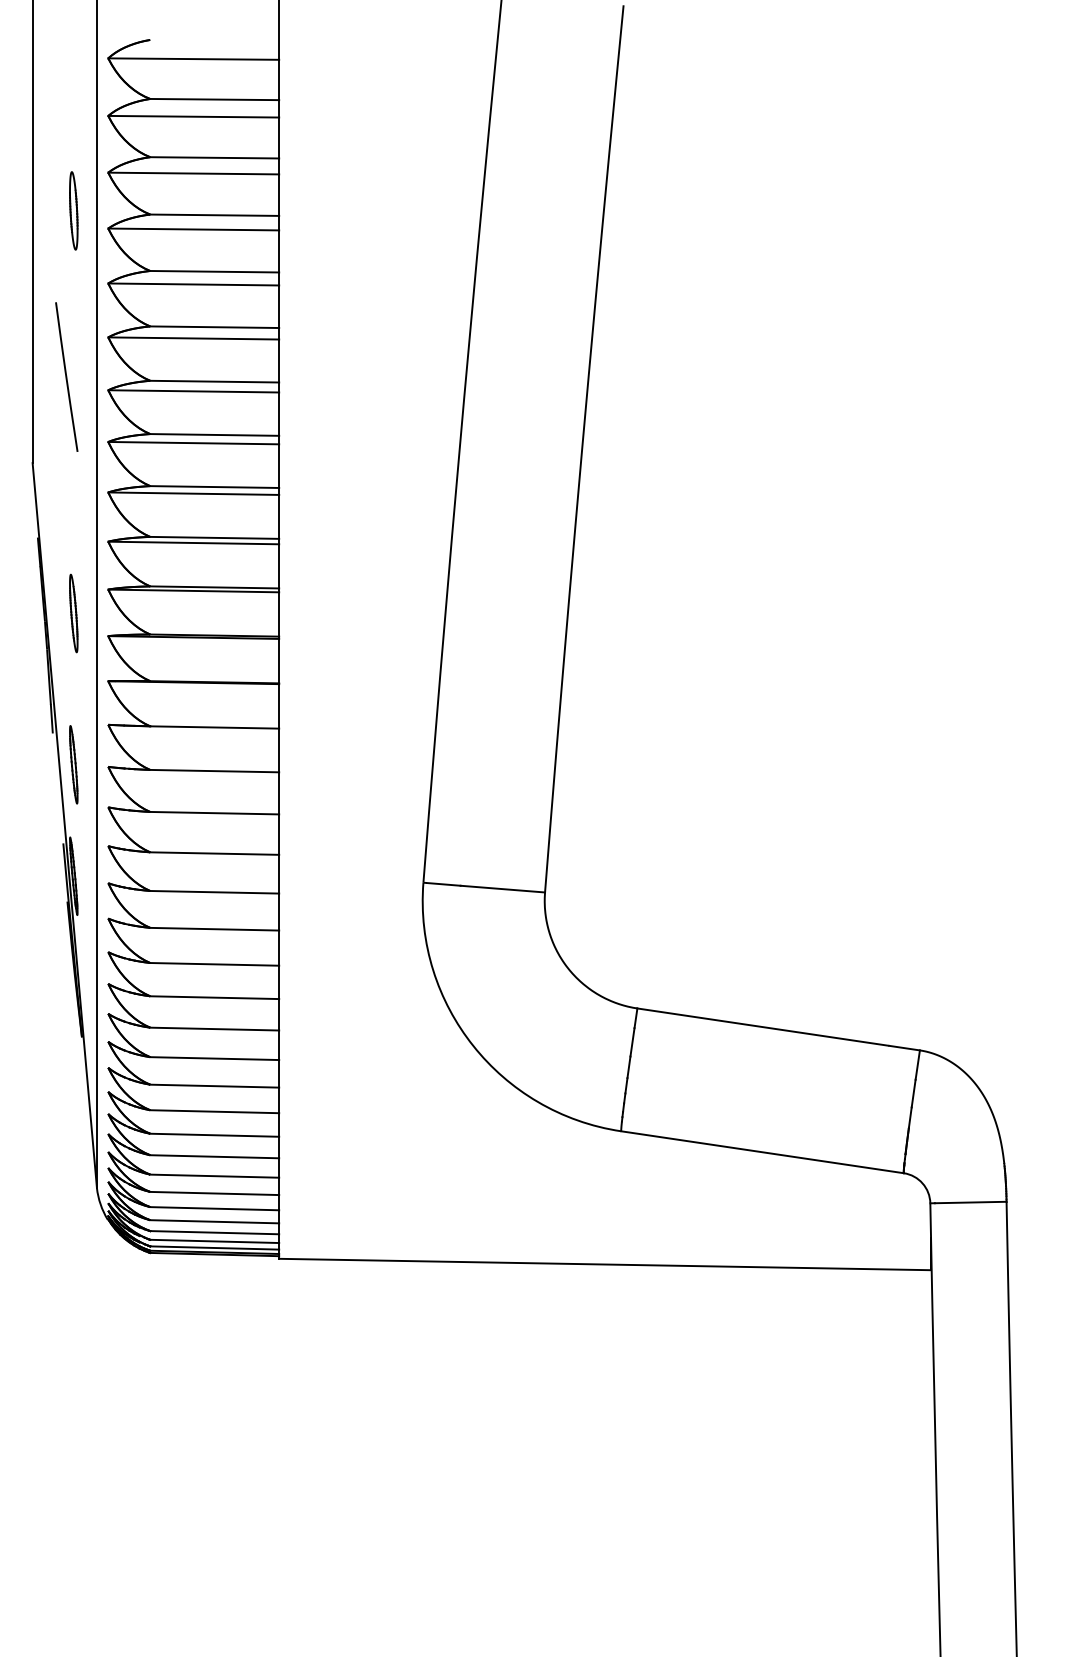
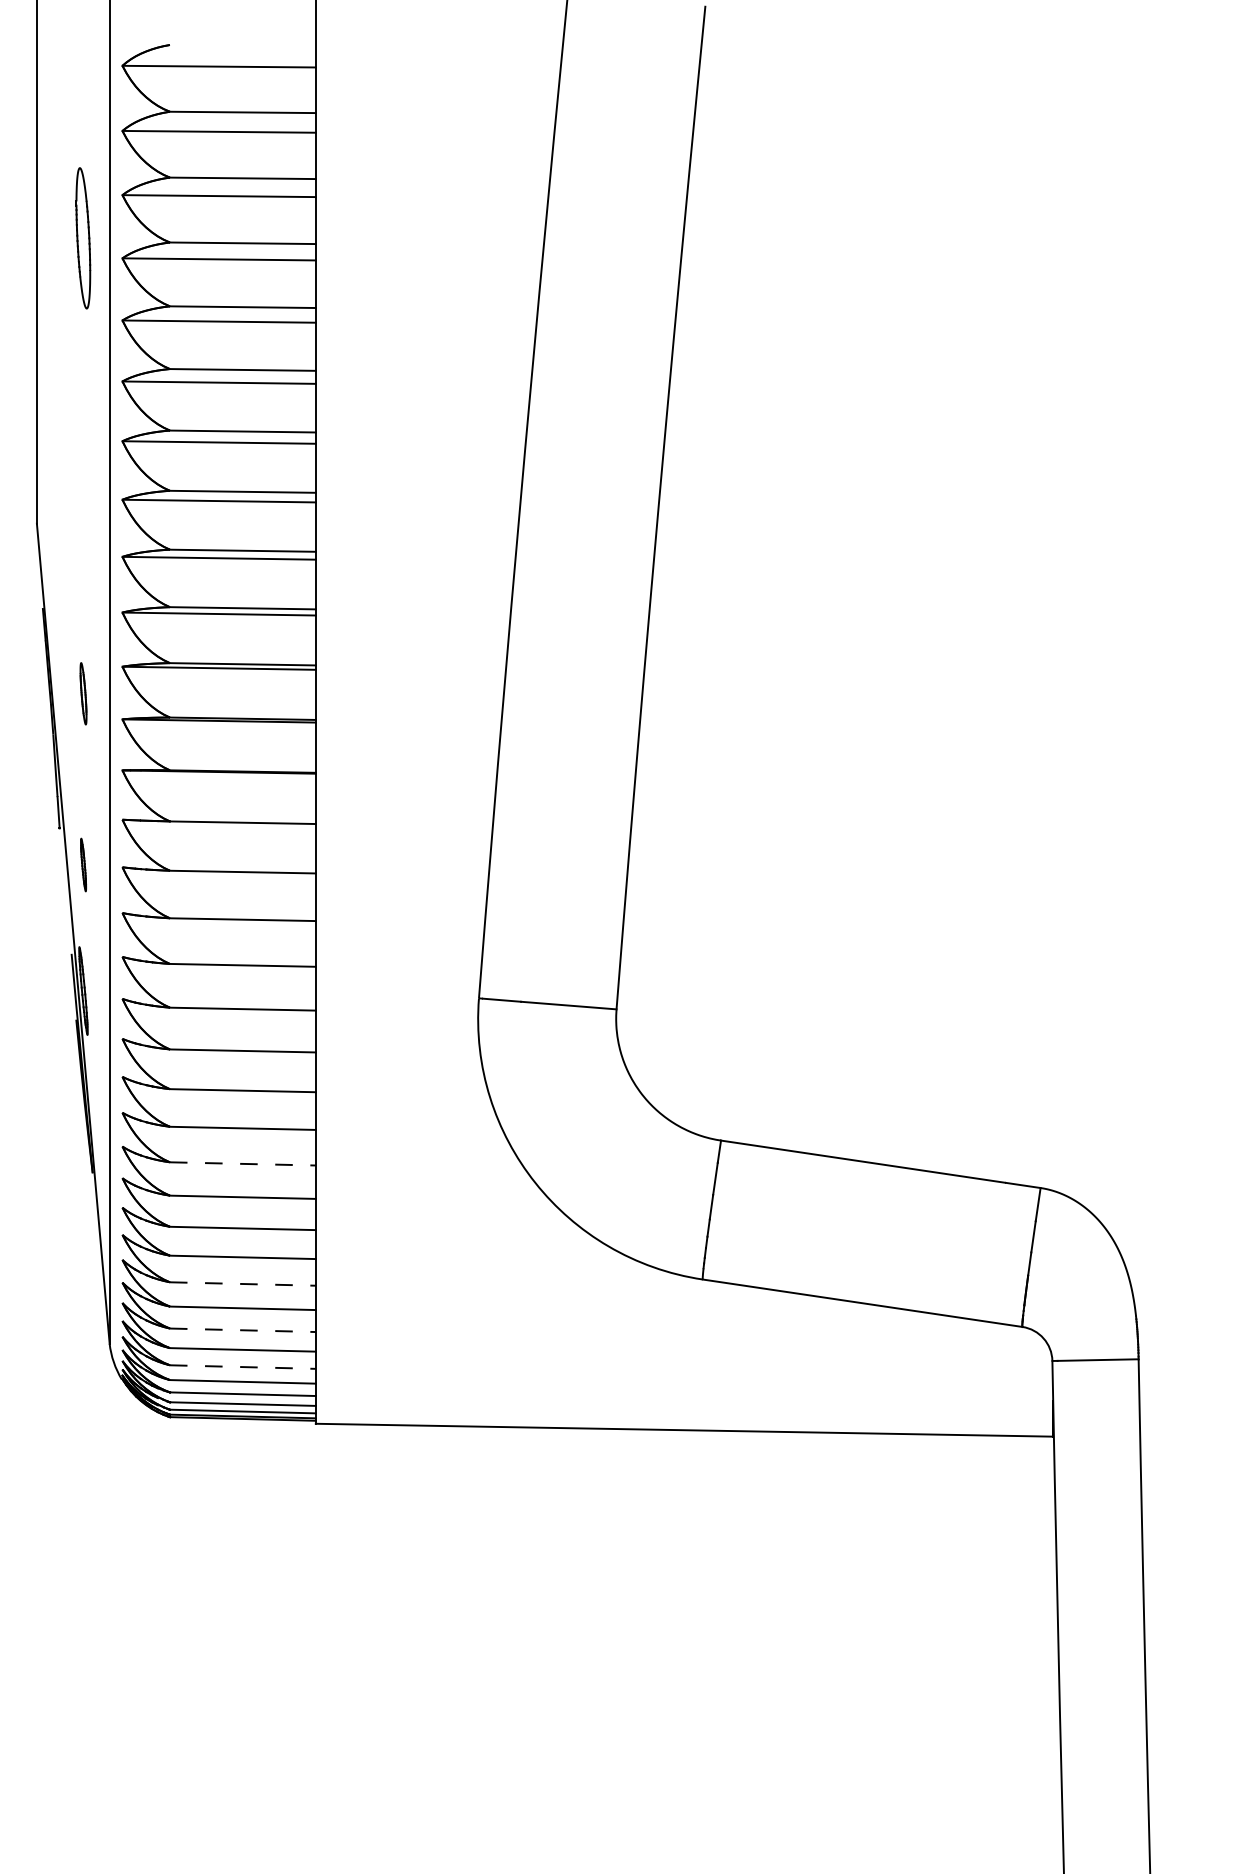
part: (73, 210) -> (83, 237), size x1.6
line: (66, 376) -> (75, 425), removed
part: (73, 613) -> (83, 693), size x0.7
part: (73, 764) -> (83, 864), size x0.6
line: (215, 1029) -> (243, 1164), solid -> dashed
line: (215, 1135) -> (243, 1284), solid -> dashed
line: (215, 1176) -> (243, 1330), solid -> dashed
line: (215, 1208) -> (243, 1366), solid -> dashed

